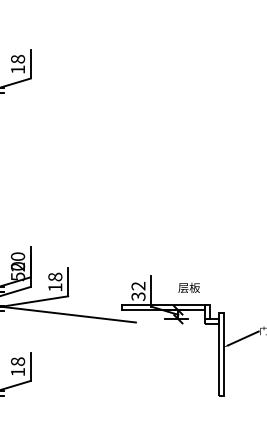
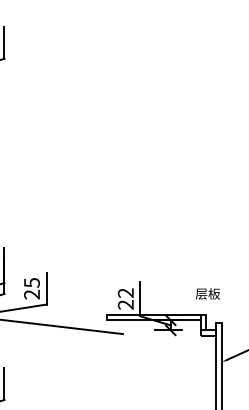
text: (55, 281) -> (32, 287), 18 -> 25
text: (188, 287) -> (207, 293), moved
text: (138, 296) -> (125, 304), 32 -> 22

